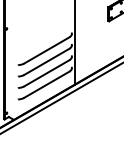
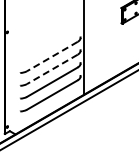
line: (45, 50) -> (51, 56), solid -> dashed
line: (45, 62) -> (51, 69), solid -> dashed

